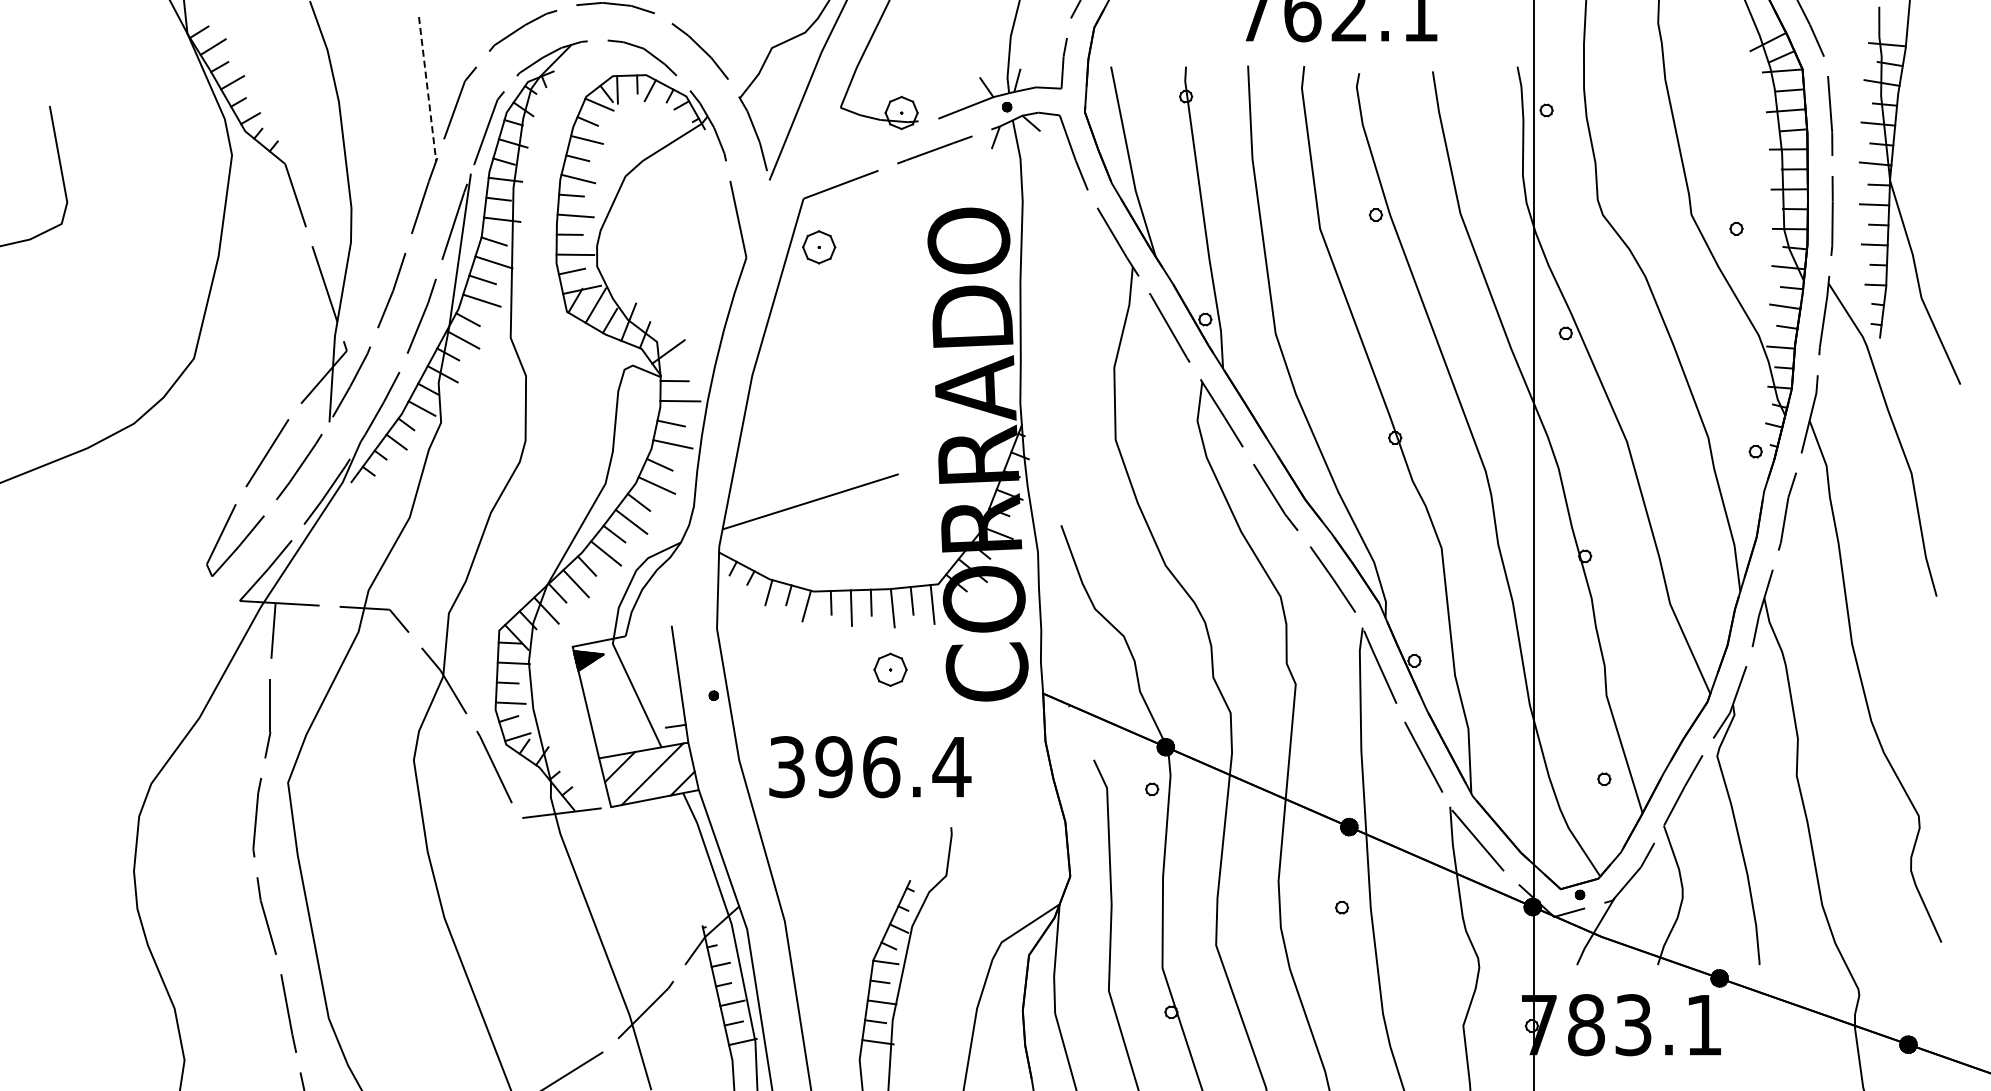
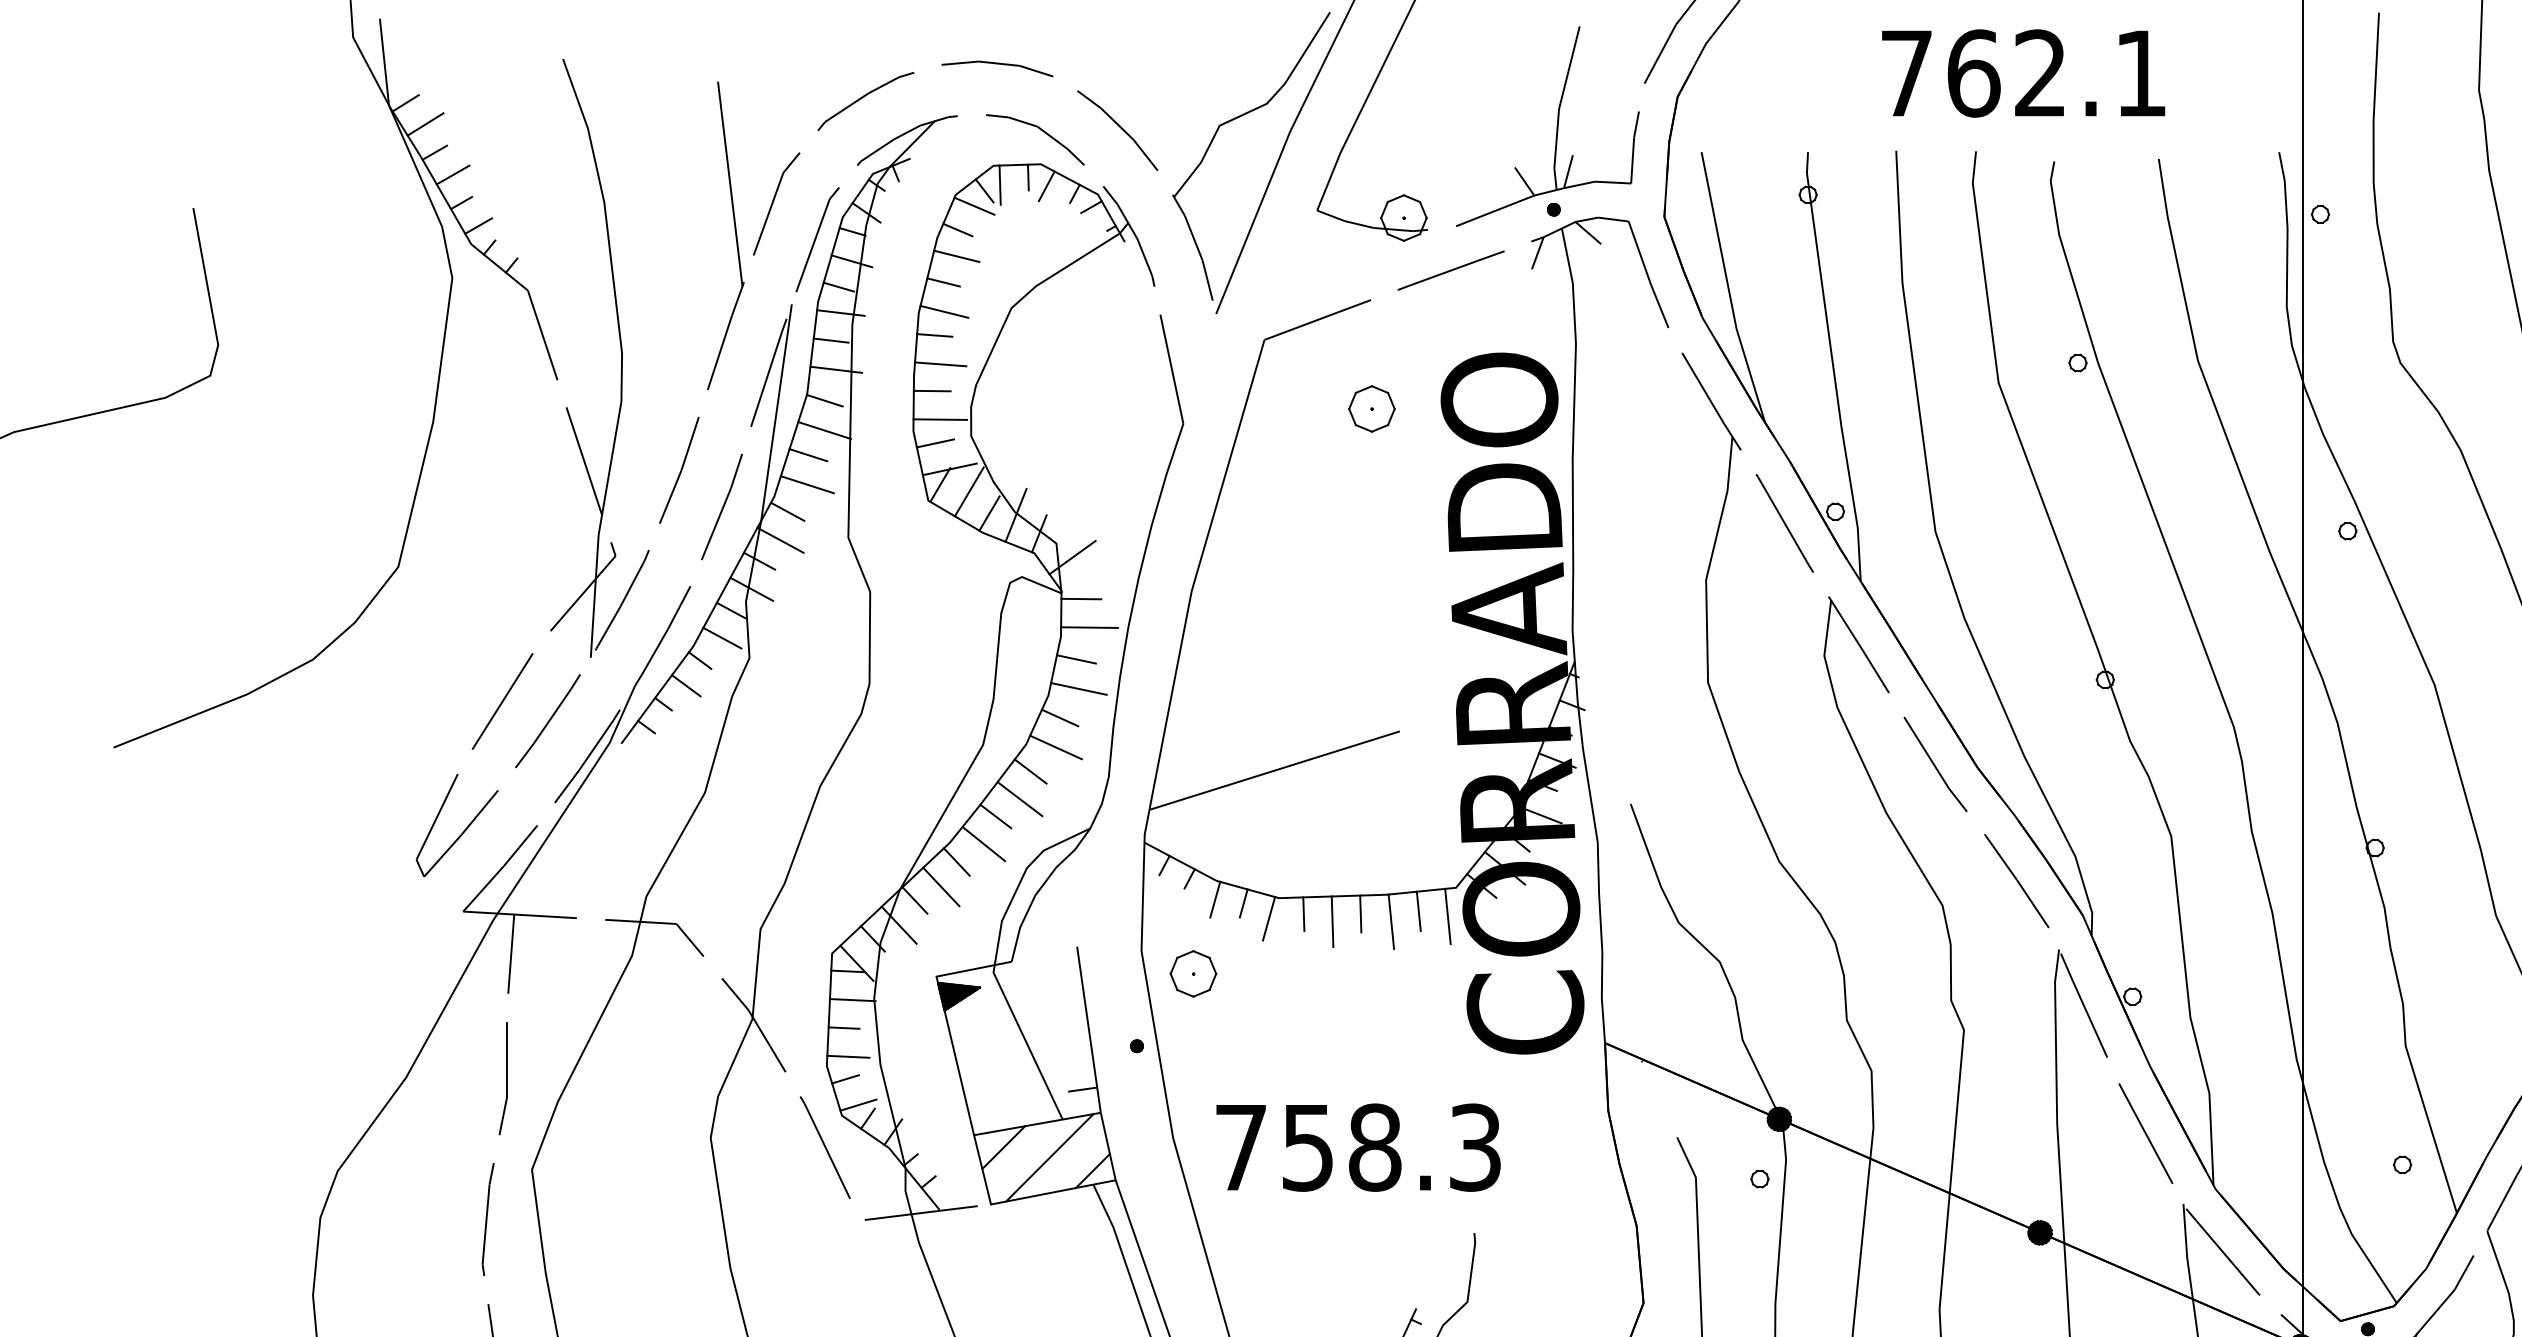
line: (427, 89) -> (730, 184), dashed -> solid
part: (819, 247) -> (1372, 409), moved
part: (890, 669) -> (1193, 973), moved
text: (870, 767) -> (1359, 1148), 396.4 -> 758.3

